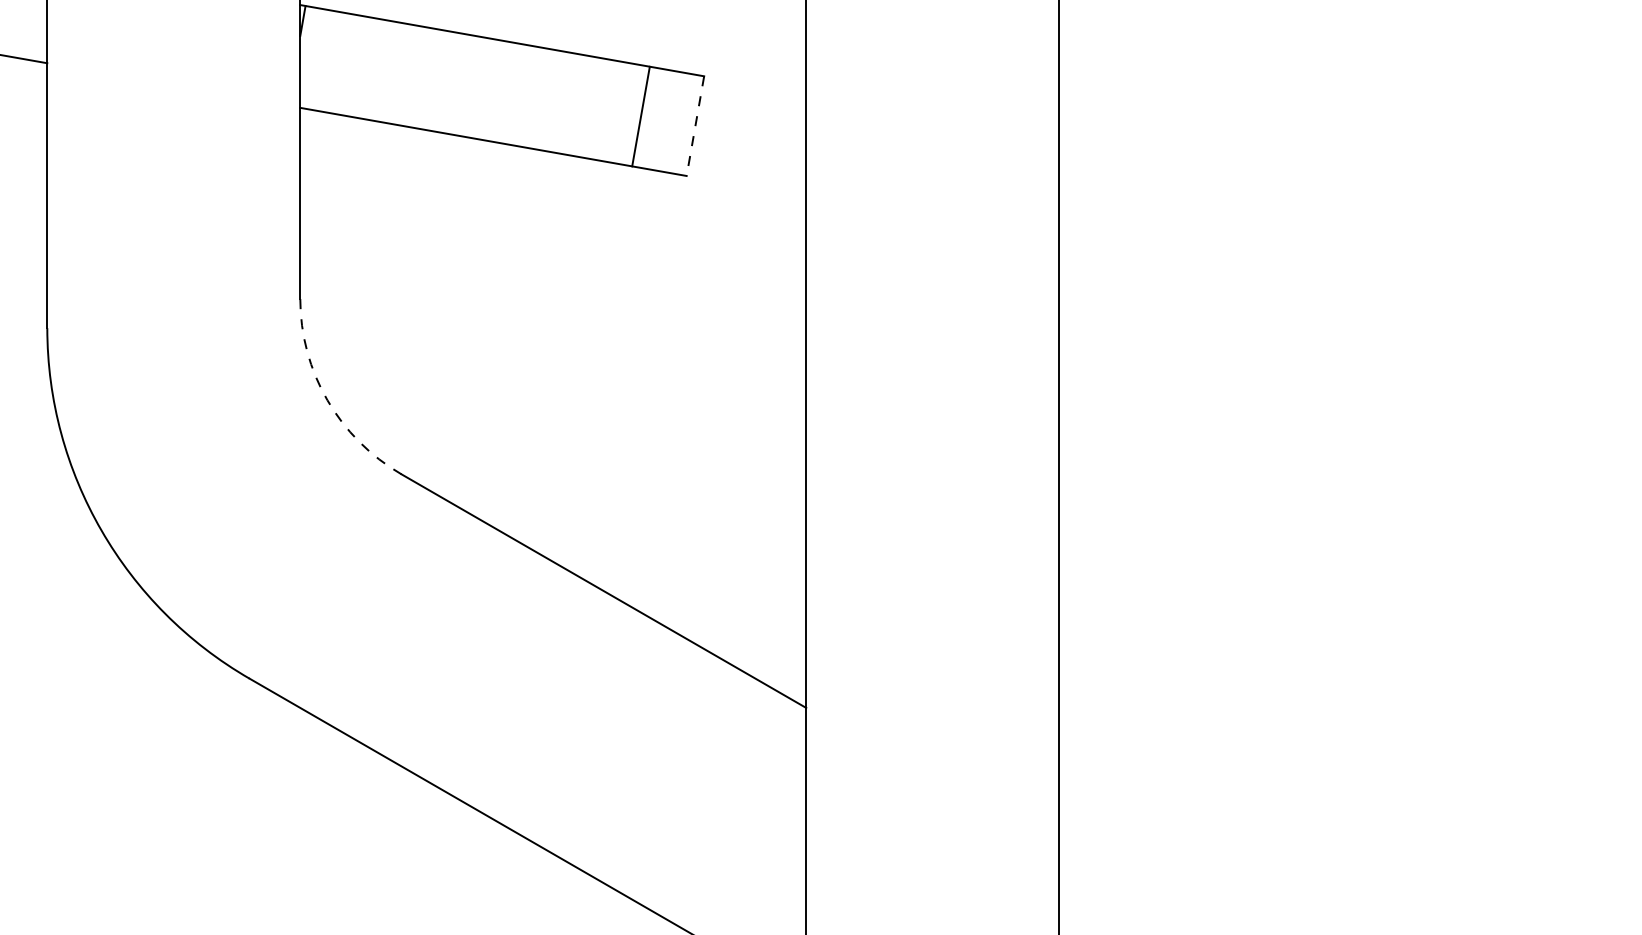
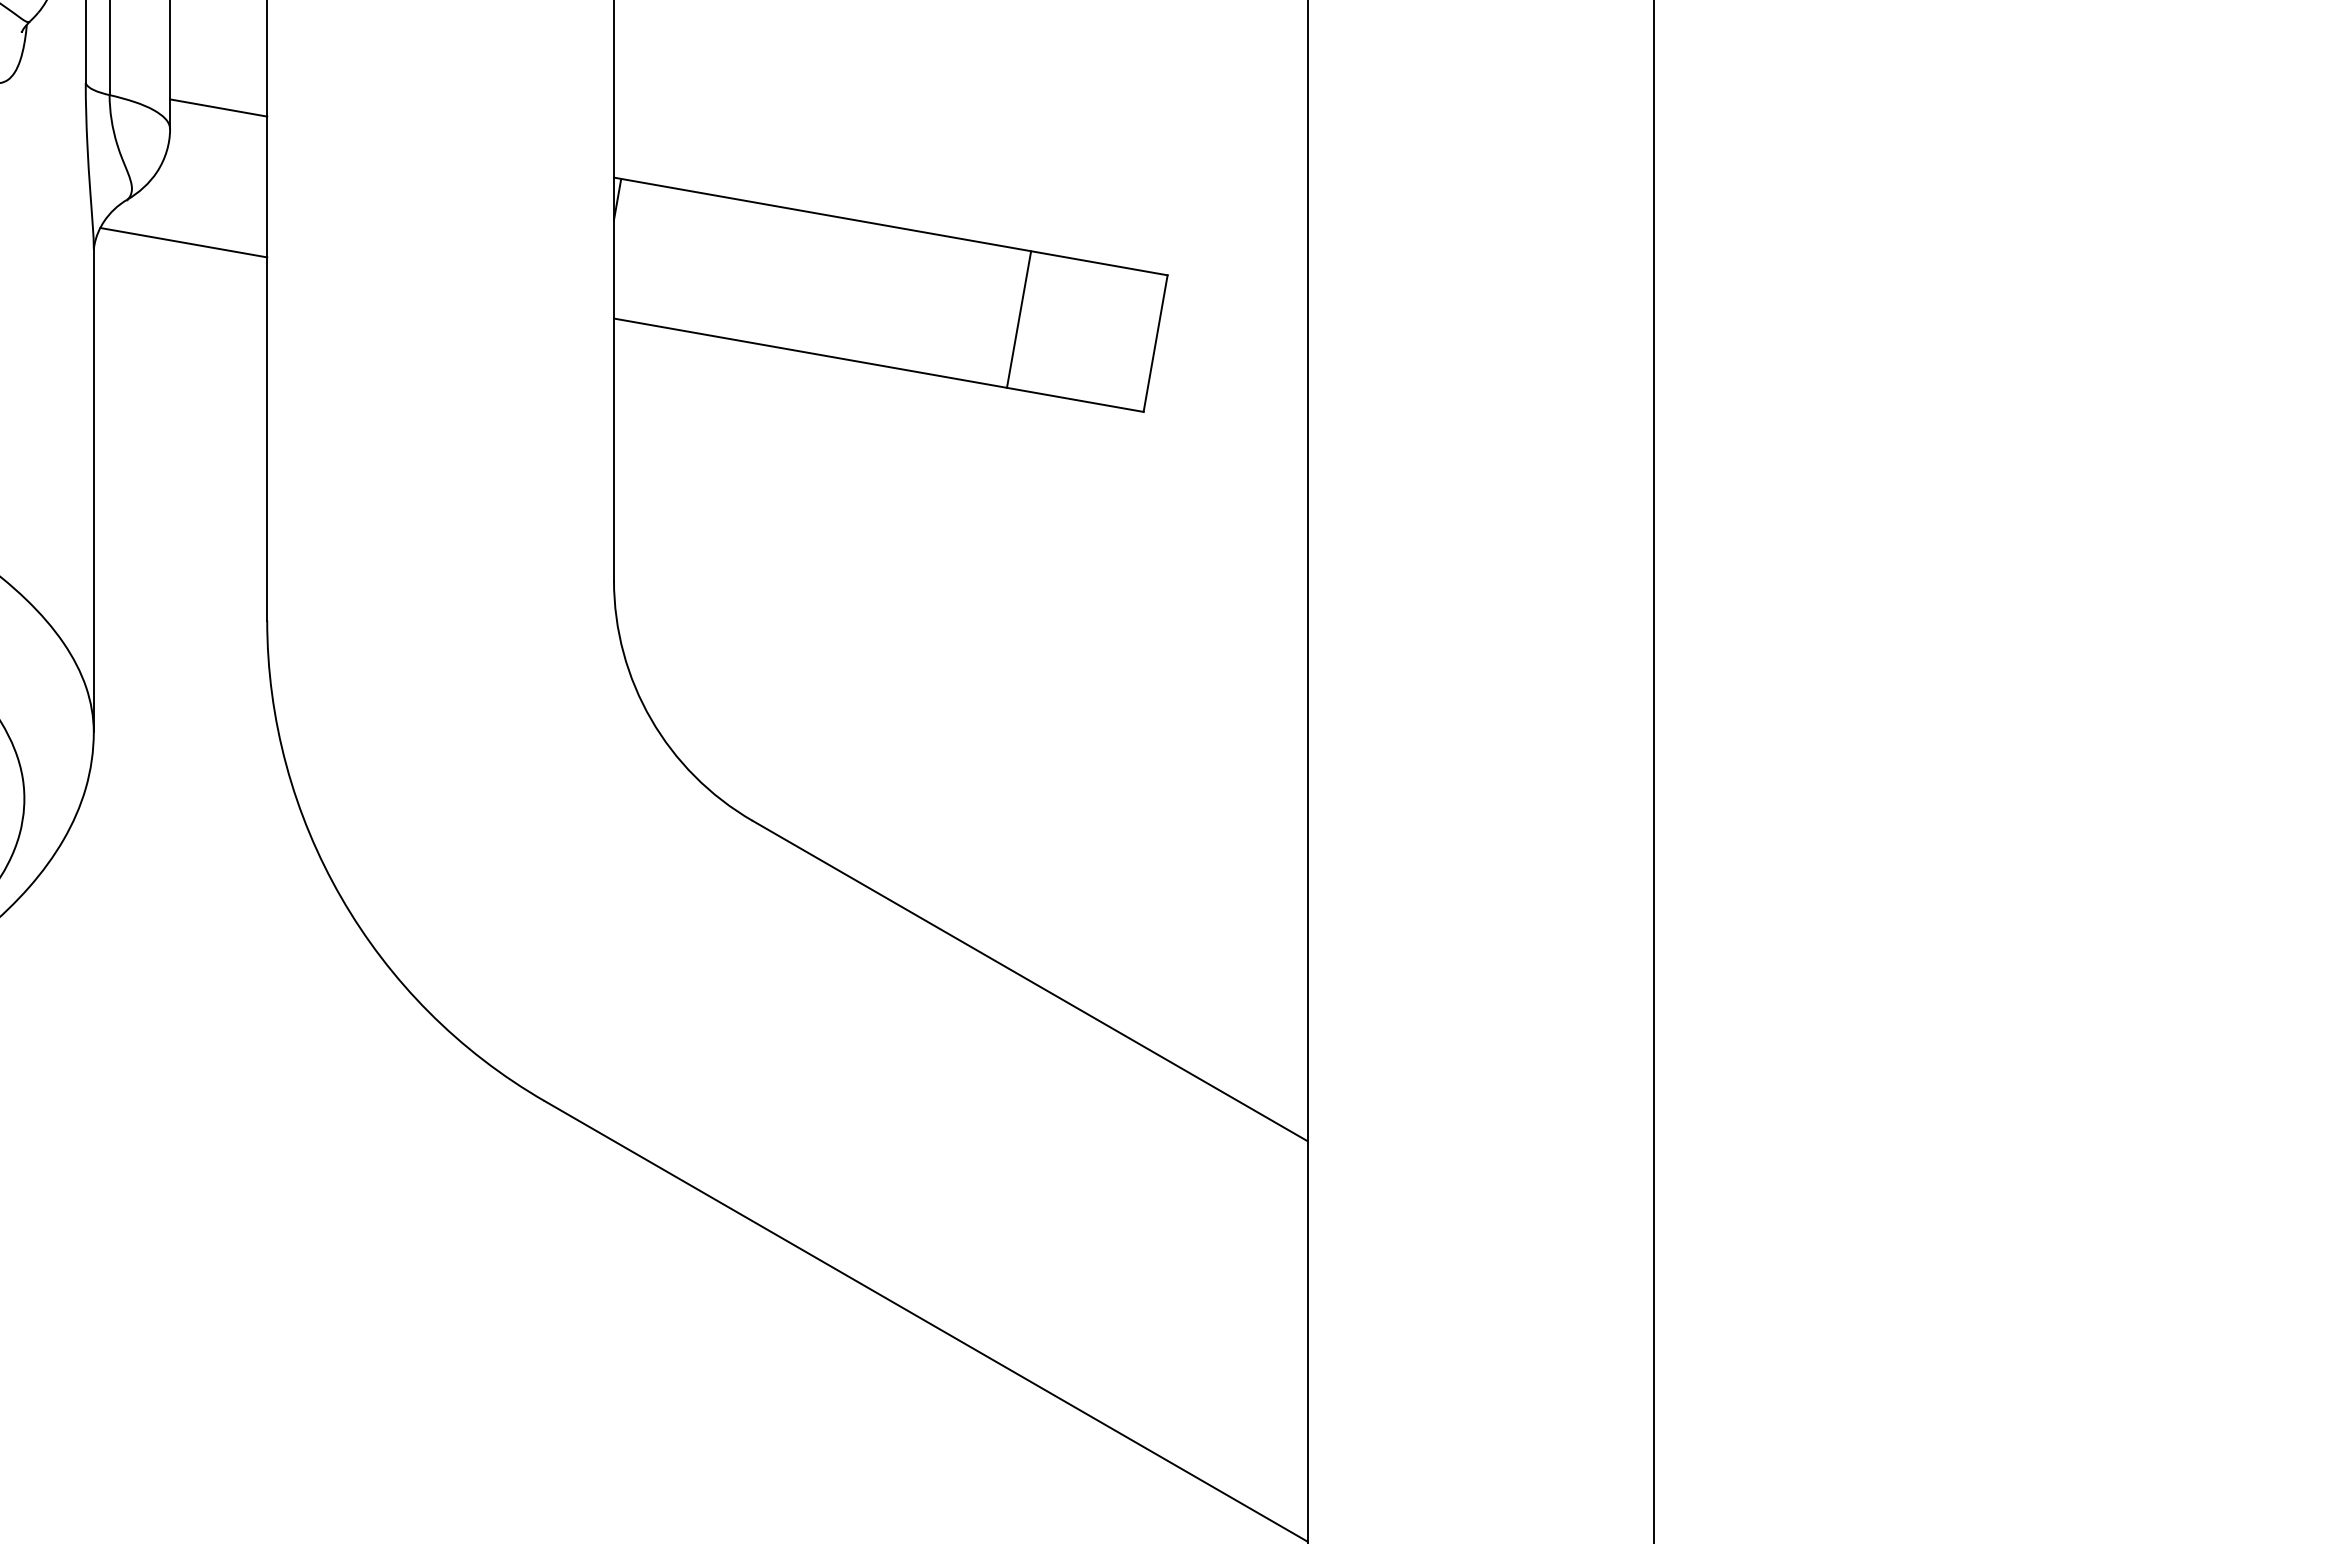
line: (640, 116) -> (1018, 319), moved
line: (695, 126) -> (1155, 344), dashed -> solid
arc: (327, 400) -> (651, 719), dashed -> solid

